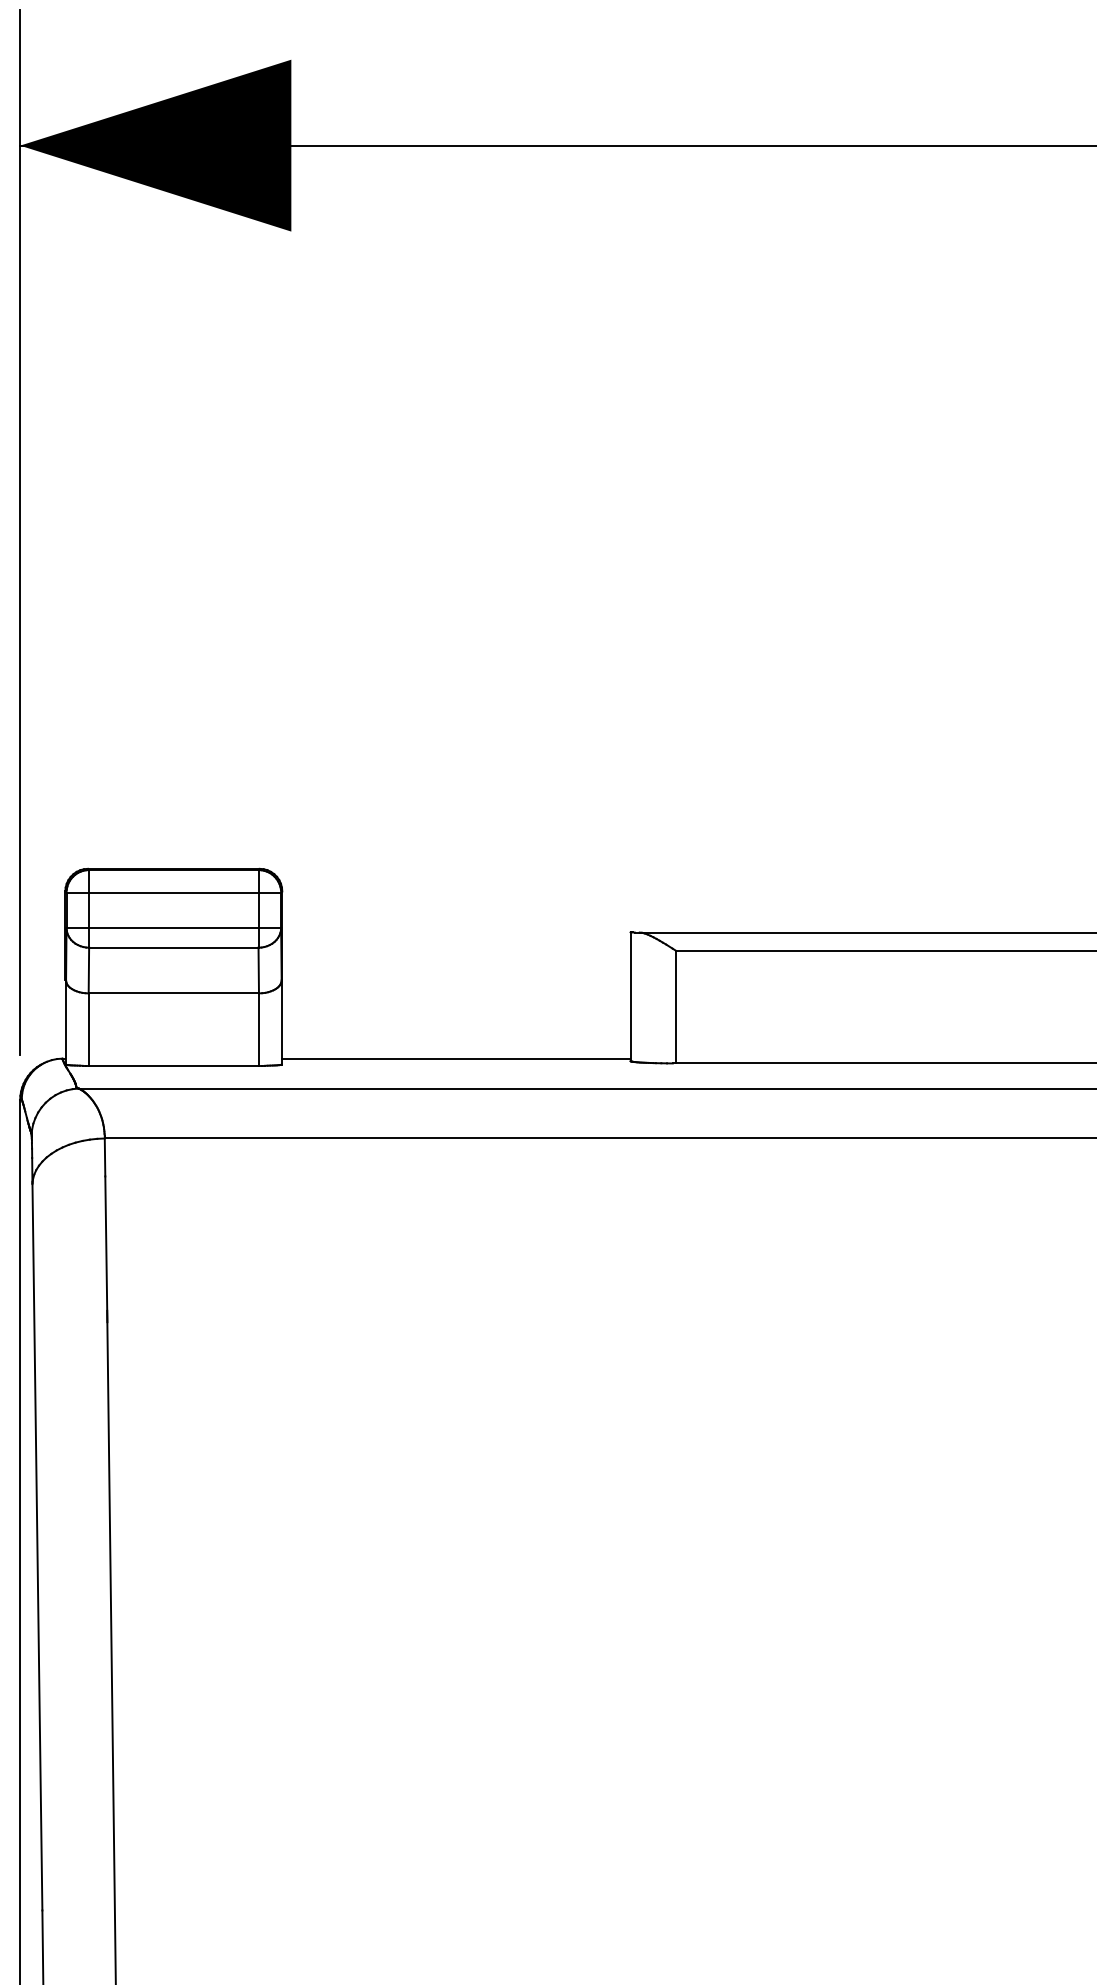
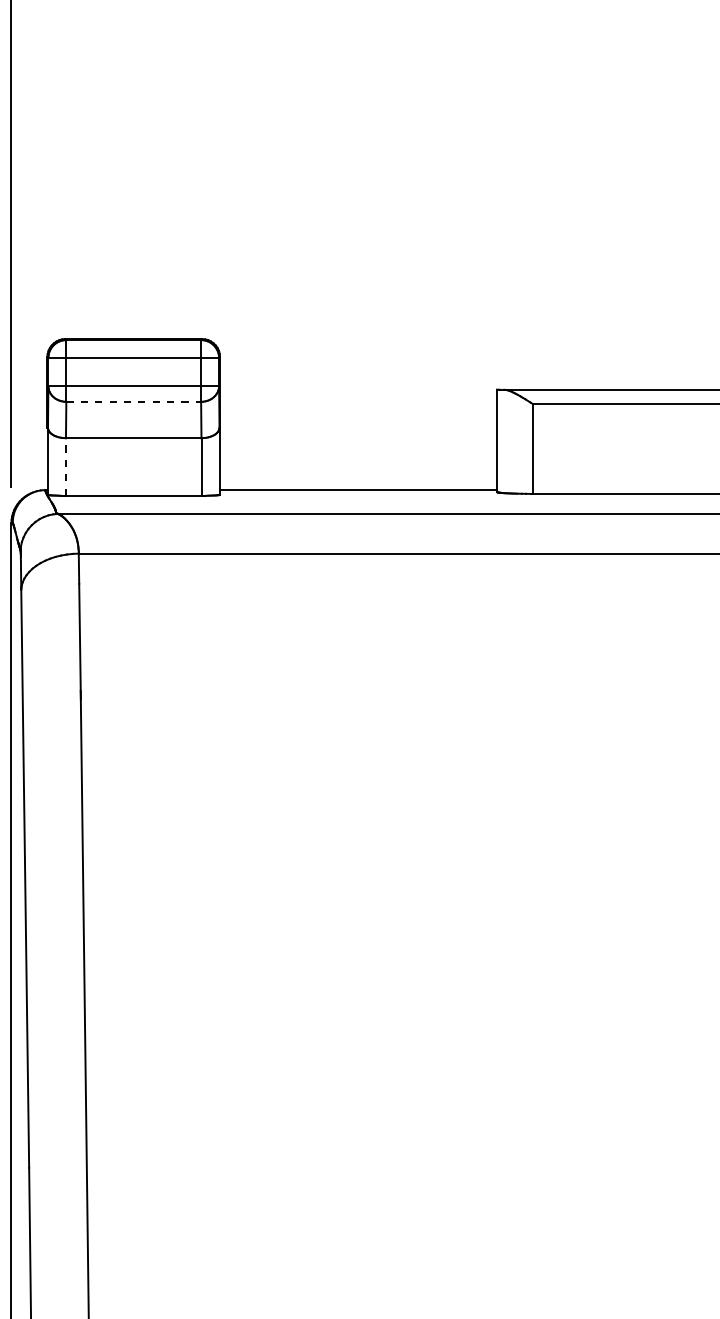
line: (173, 947) -> (133, 401), solid -> dashed
line: (88, 1029) -> (65, 466), solid -> dashed

